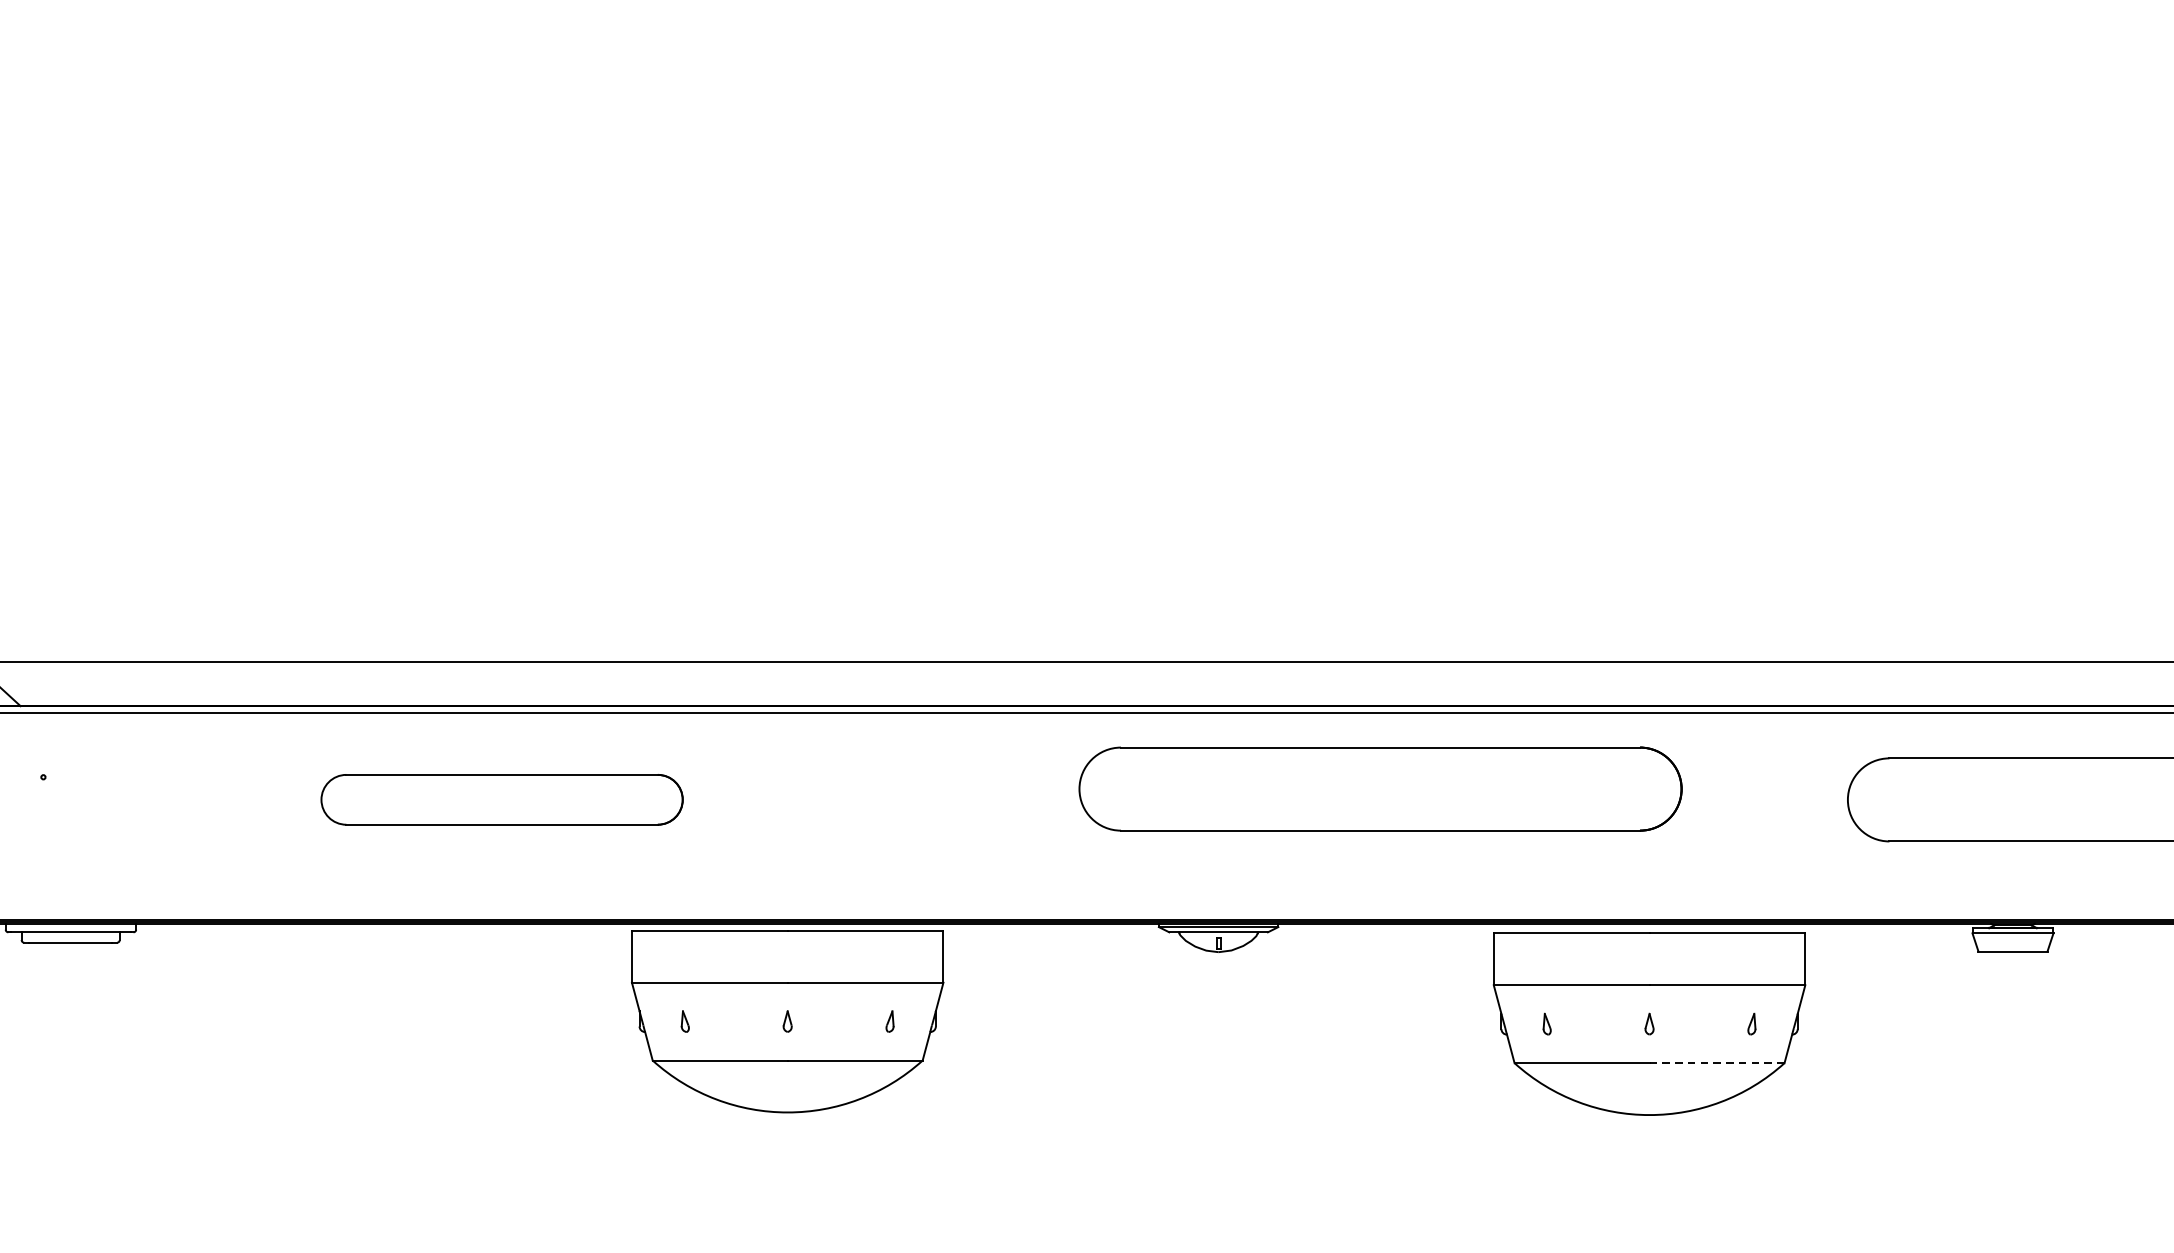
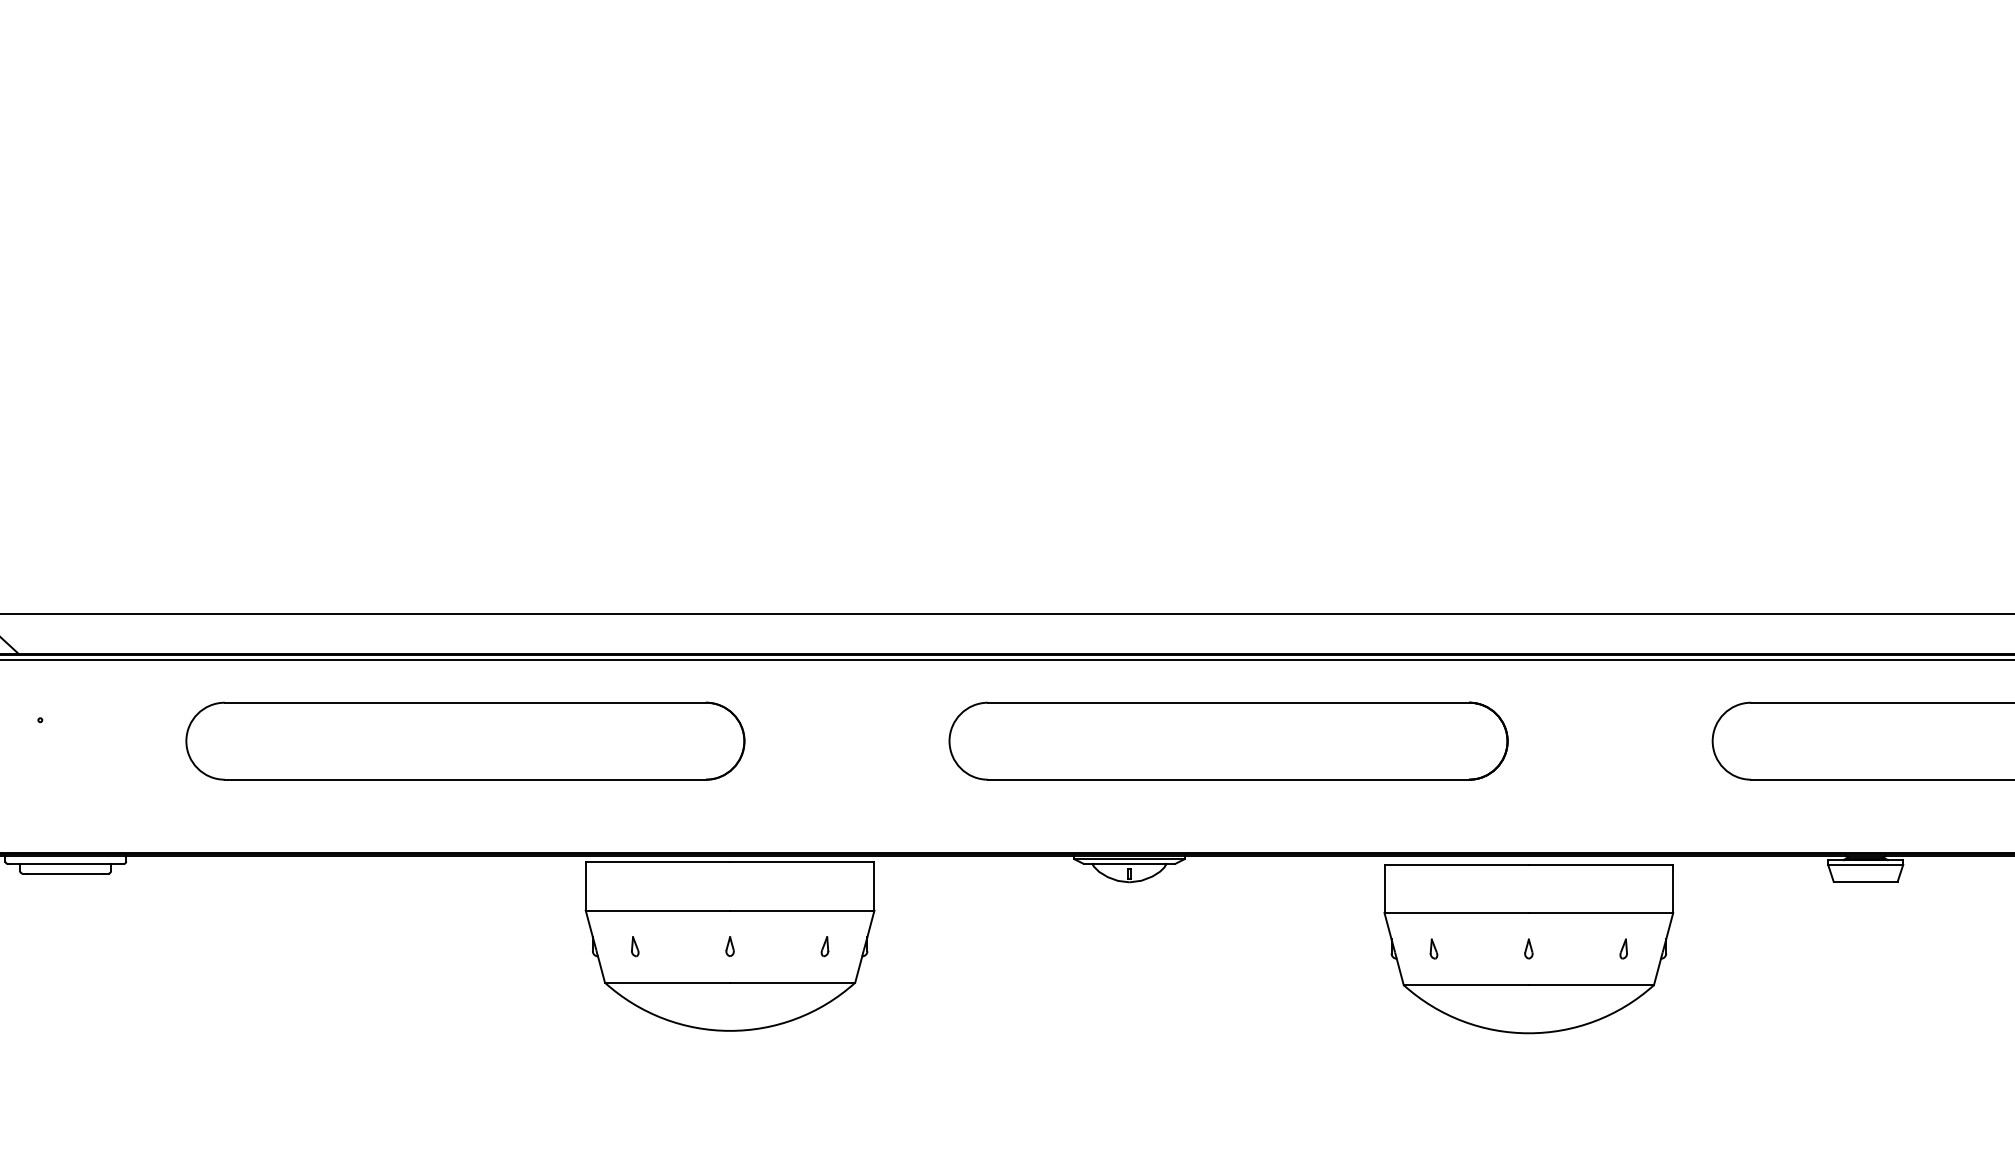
part: (1380, 788) -> (1228, 740), moved
part: (502, 799) -> (465, 740), size x1.67
line: (1717, 1063) -> (1591, 985), dashed -> solid

